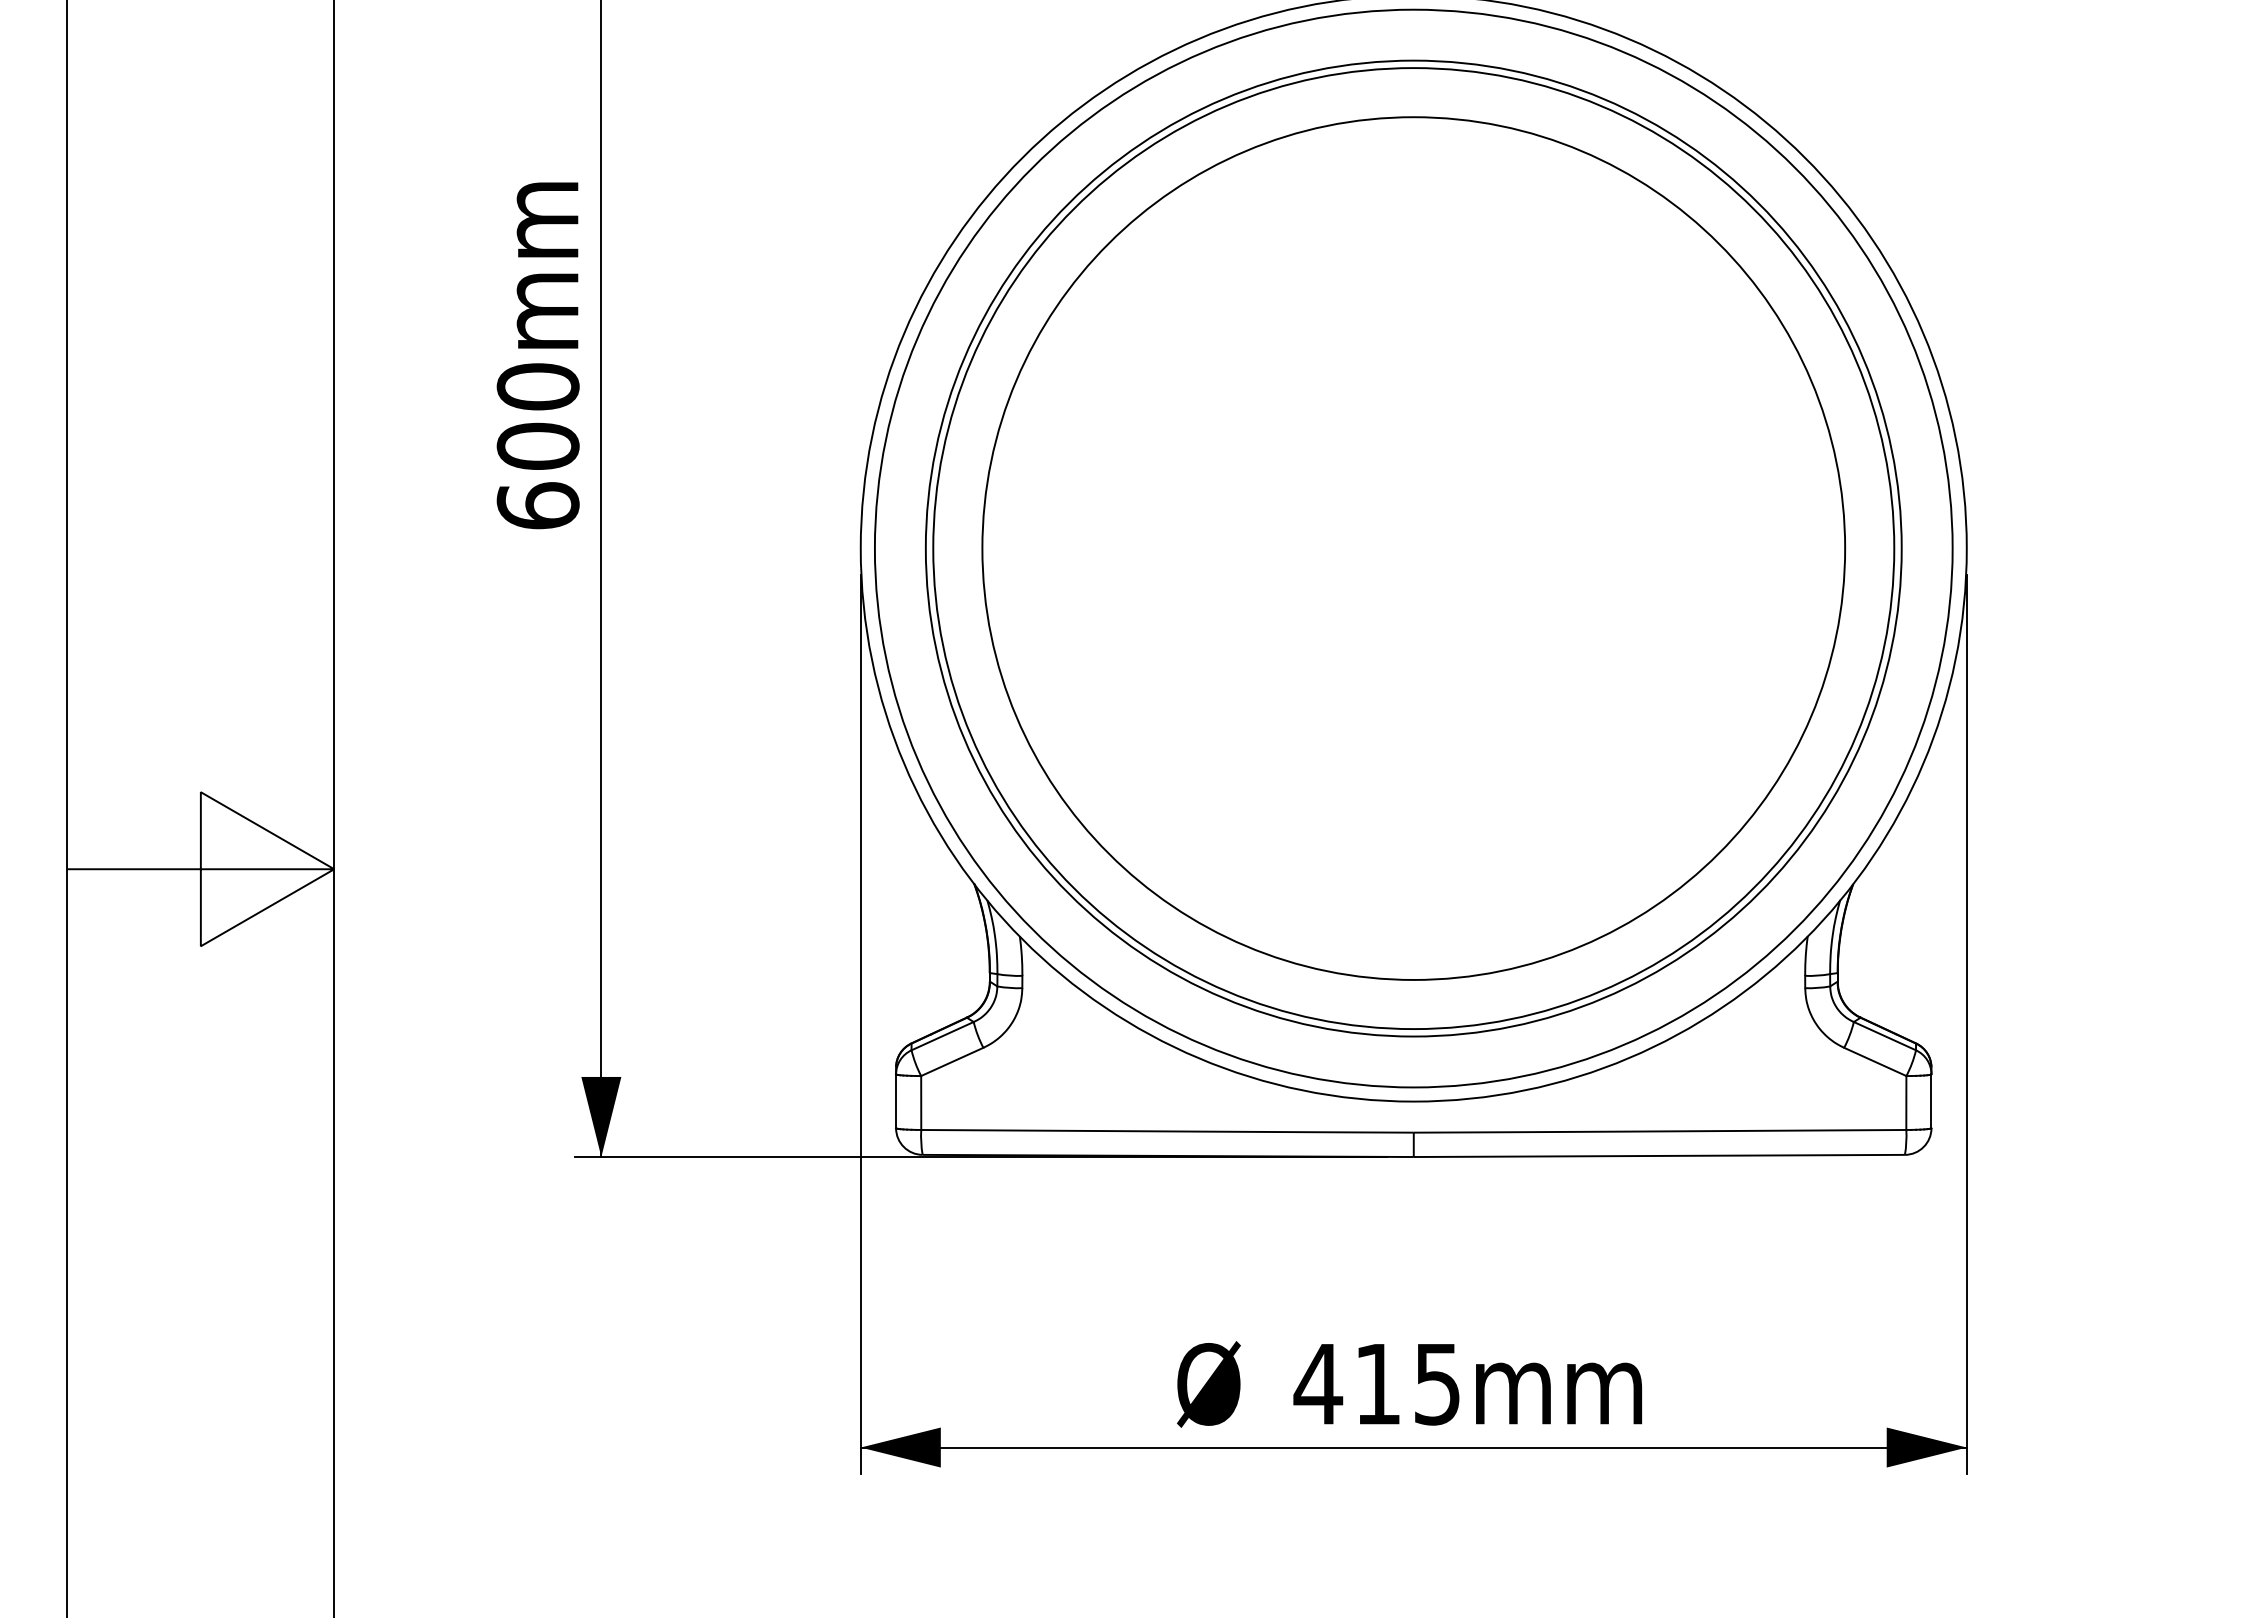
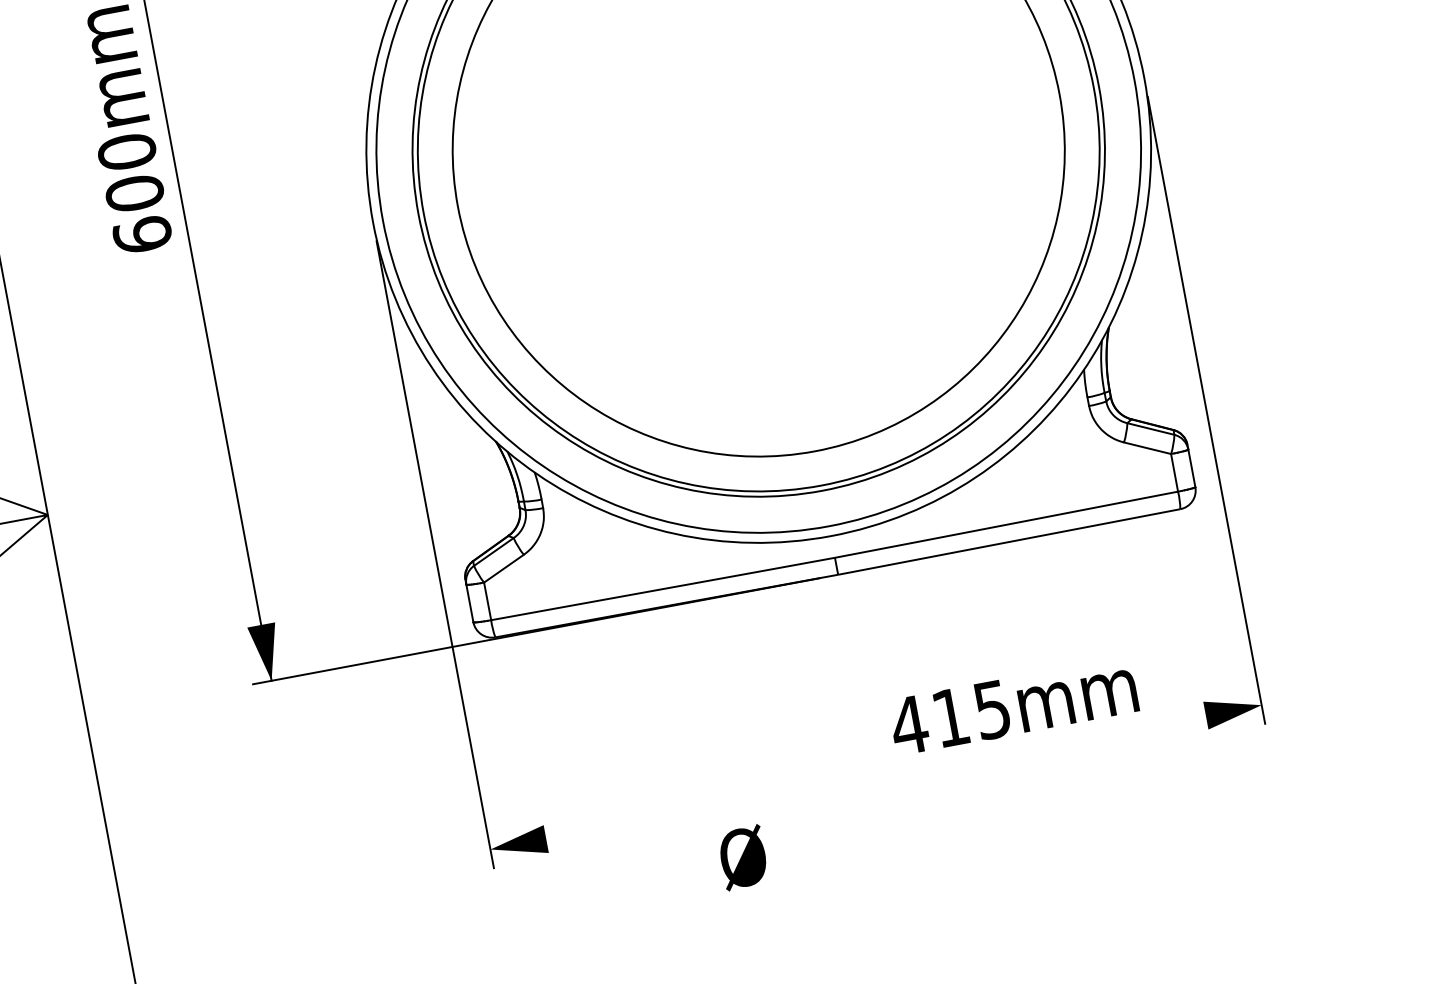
text: (1208, 1384) -> (742, 857), moved
text: (1467, 1384) -> (1013, 706), moved
line: (1413, 1447) -> (875, 777), removed

